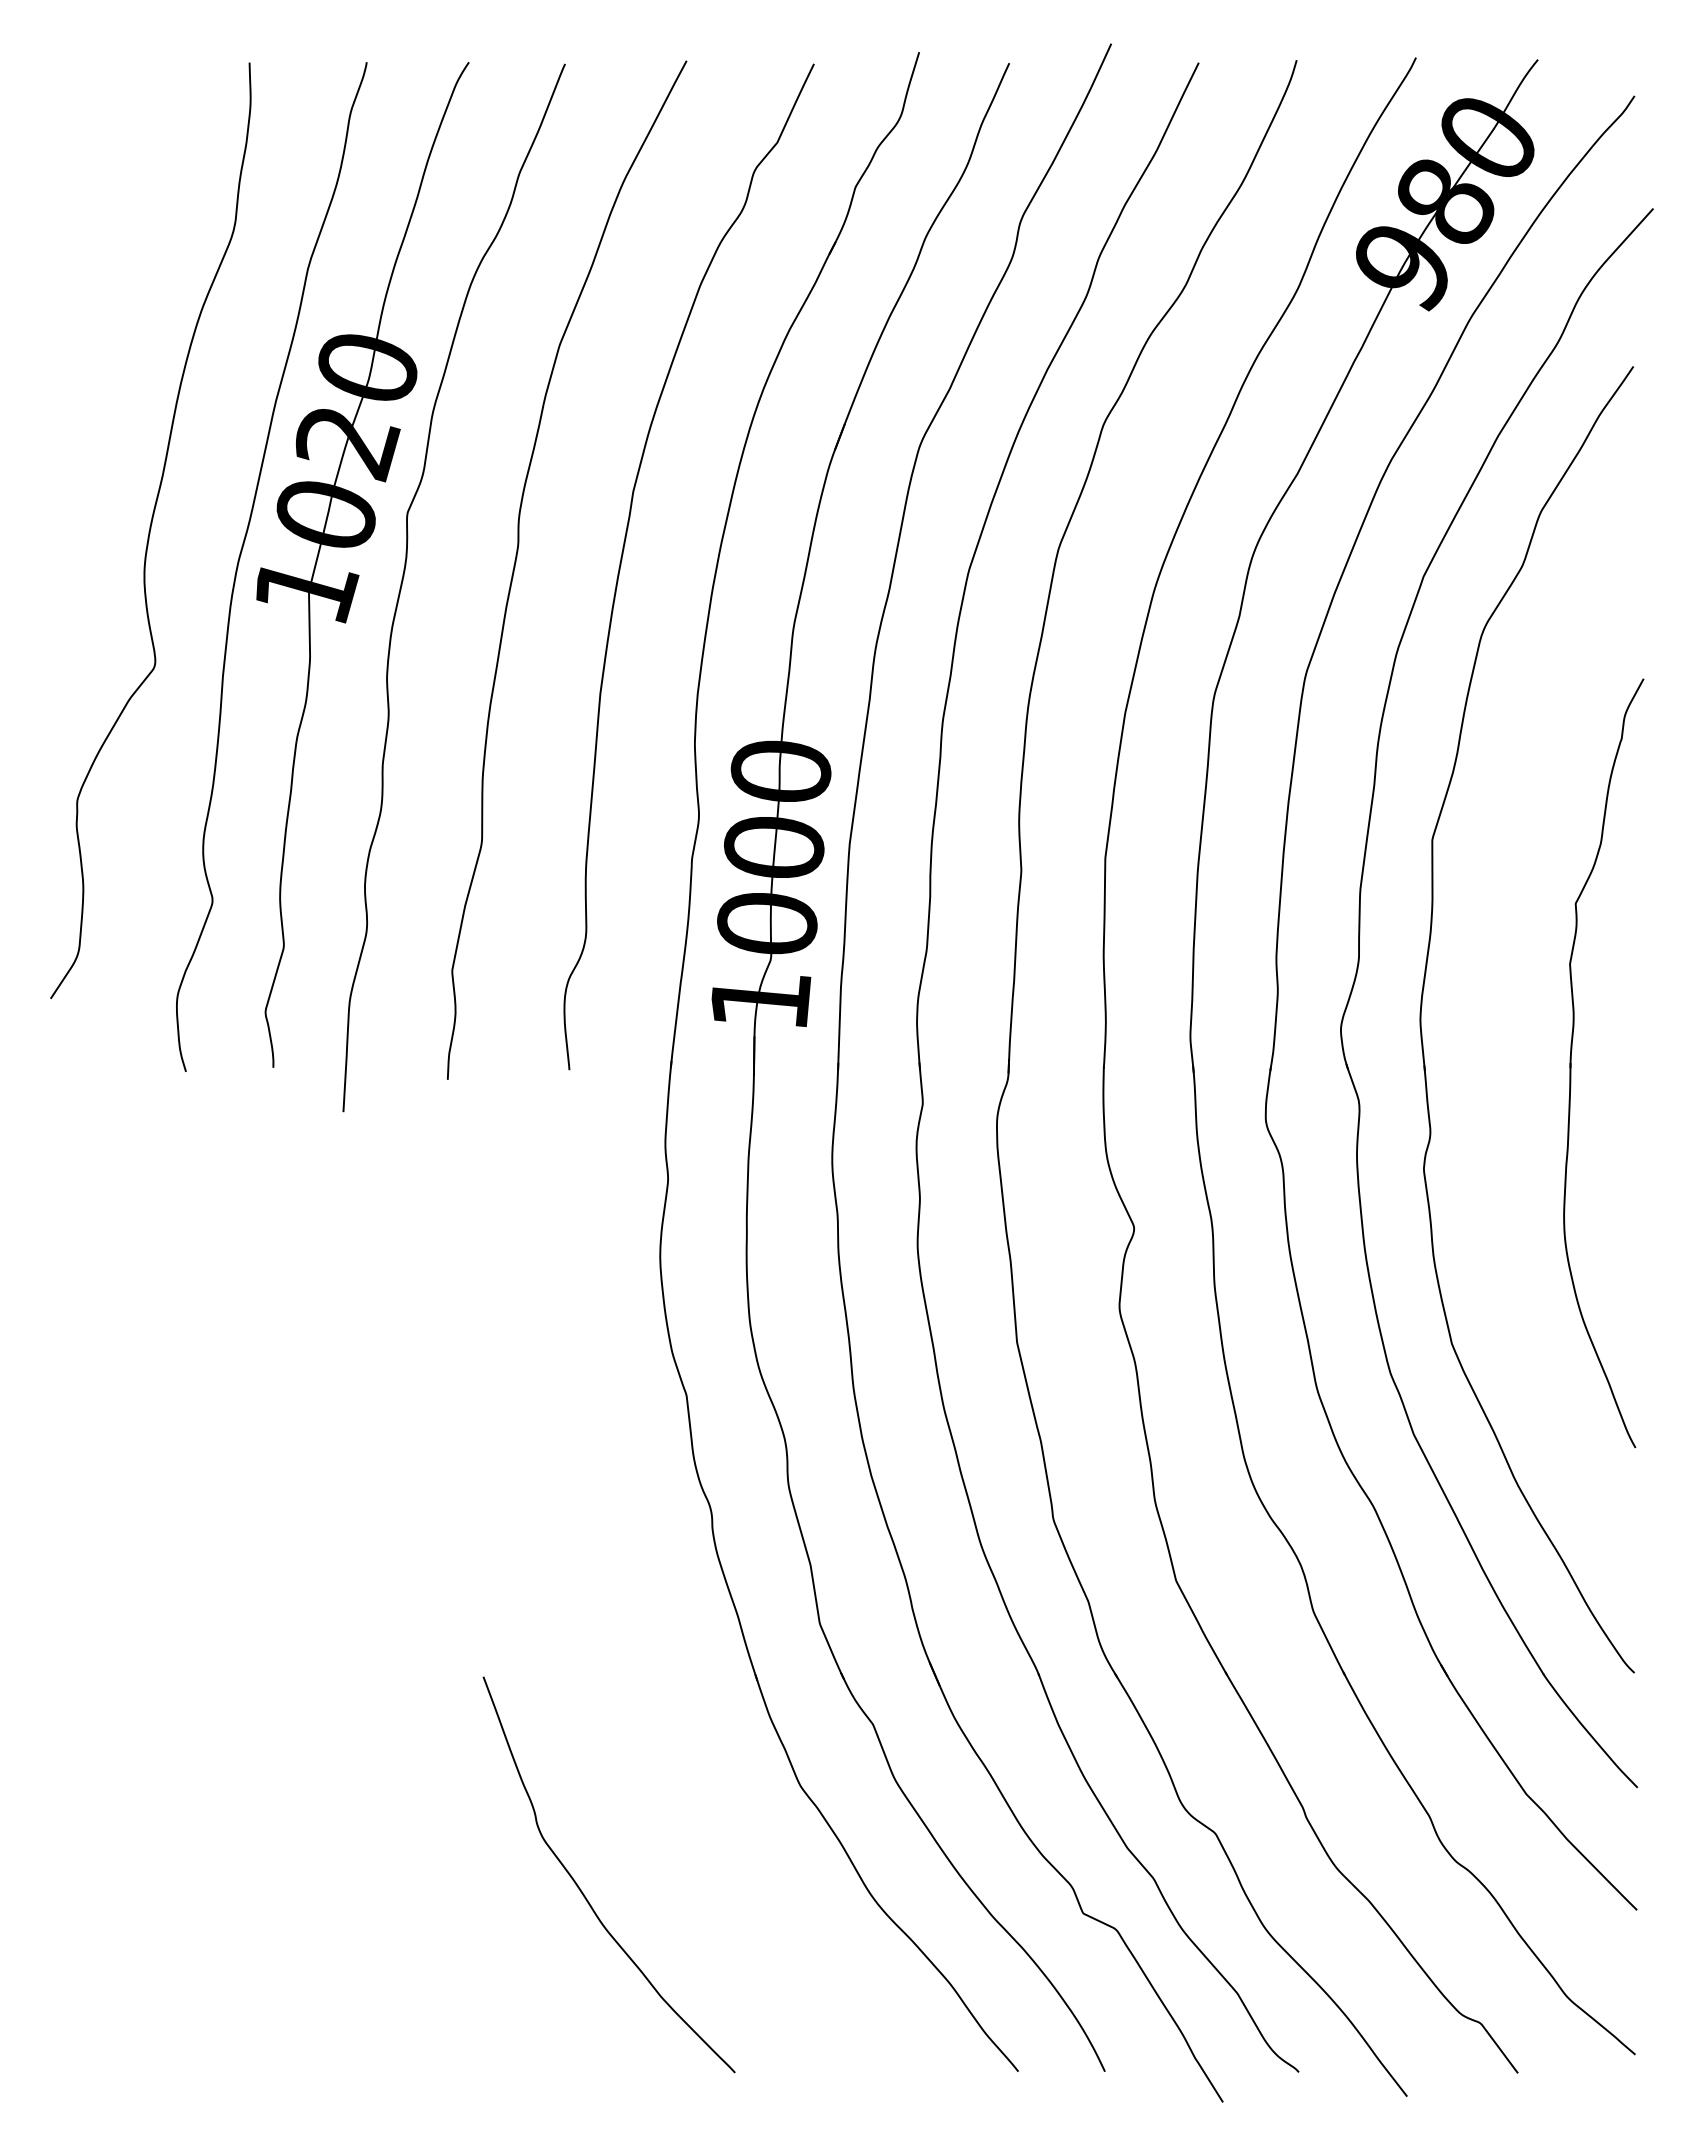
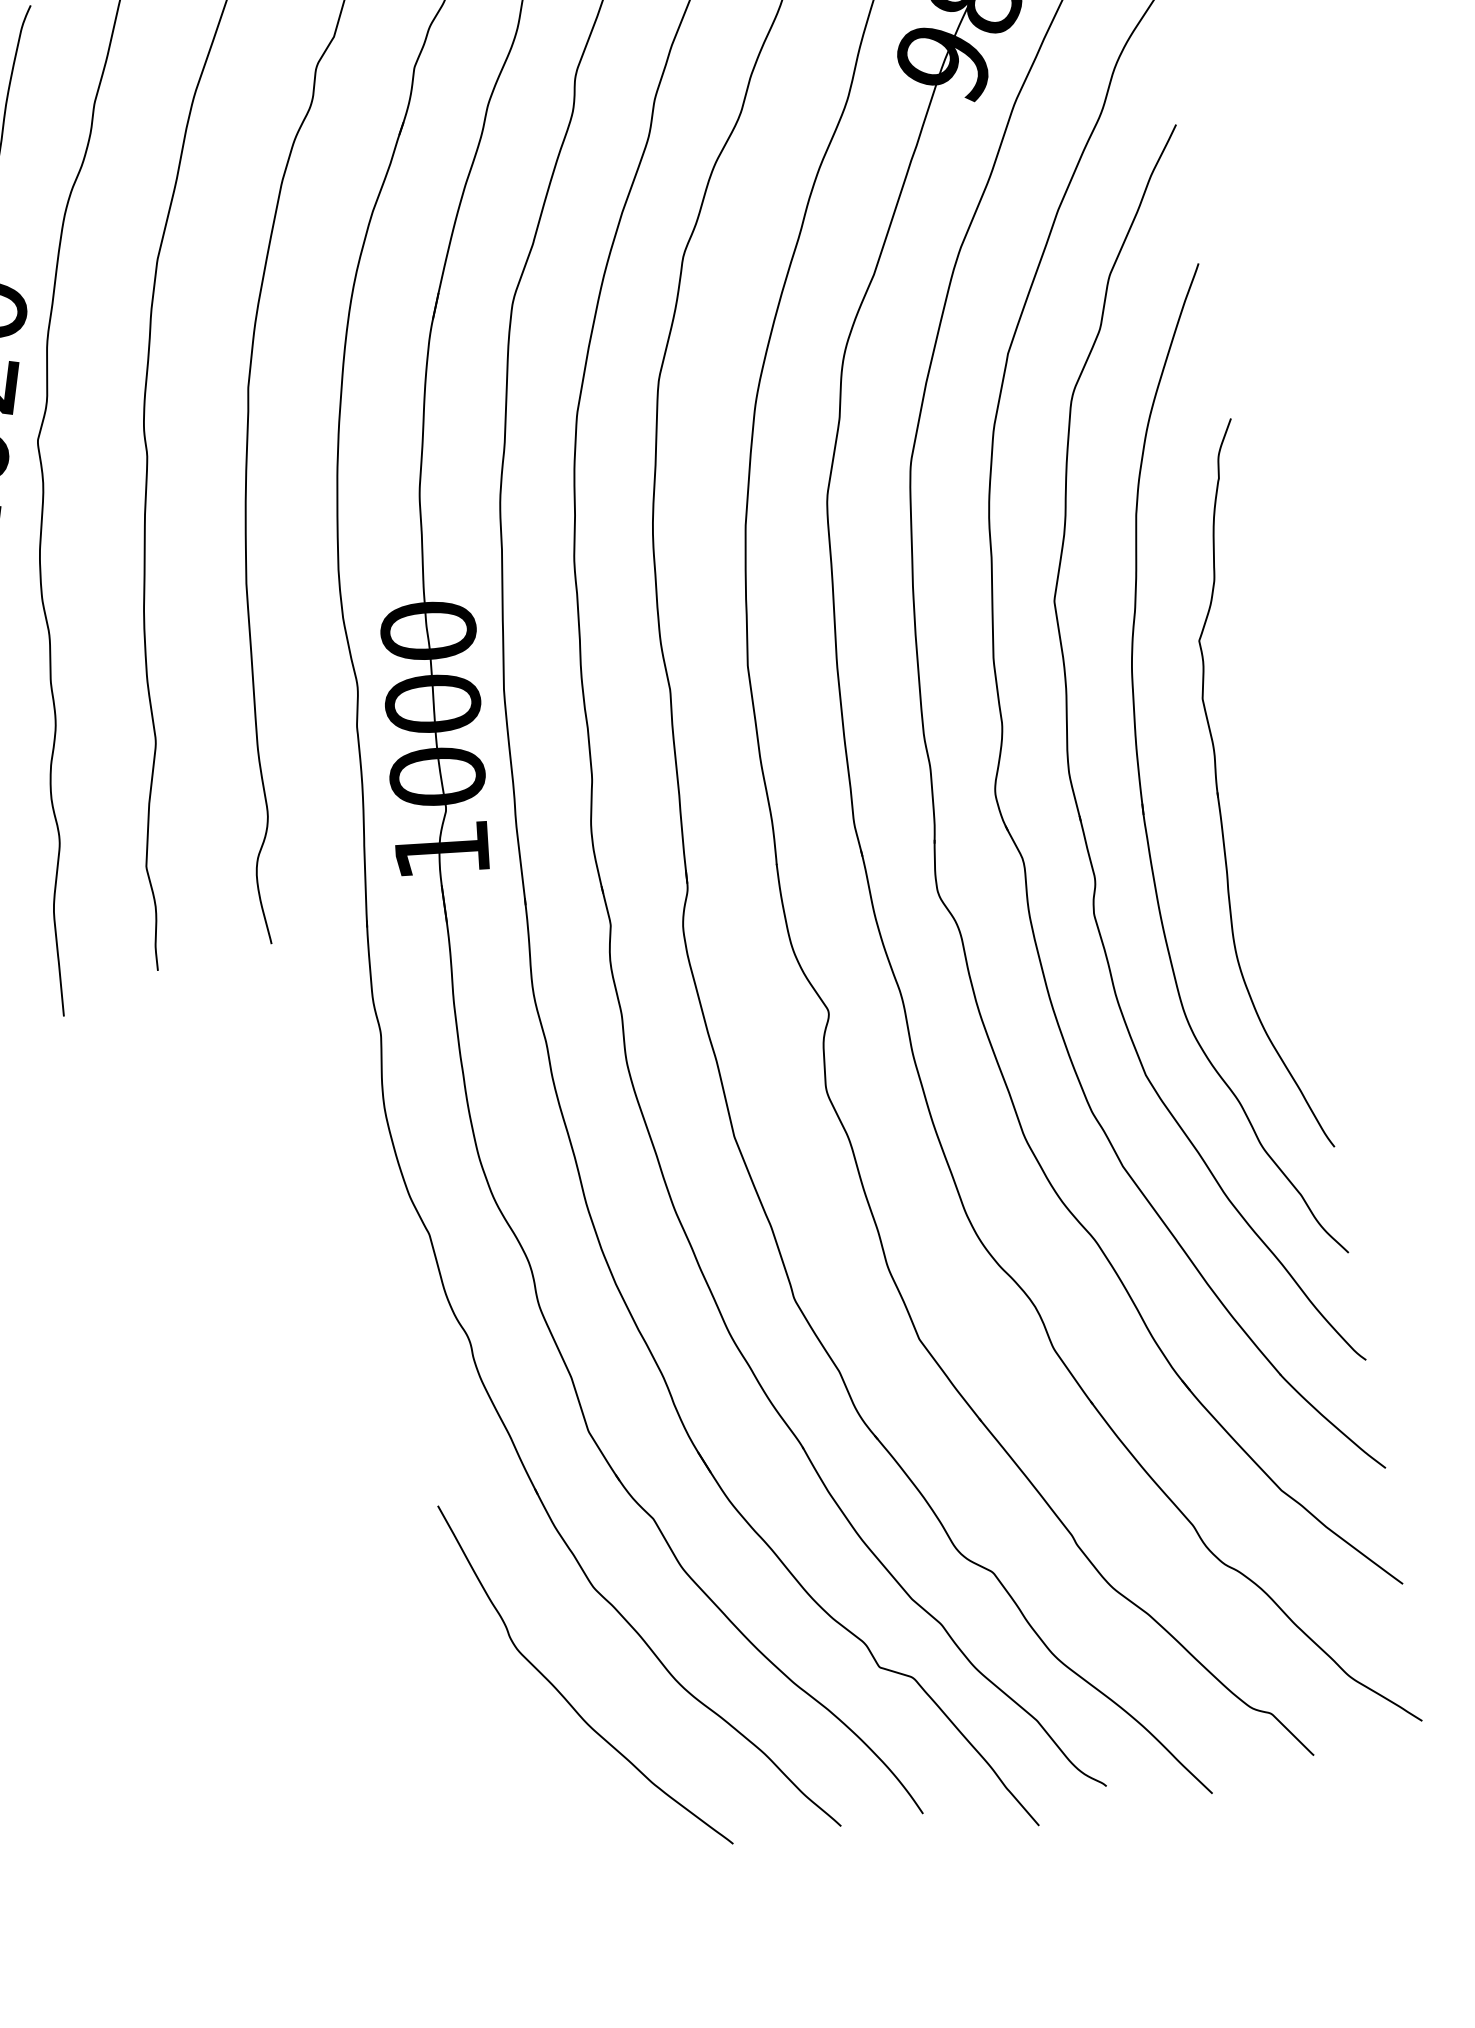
part: (1493, 1036) -> (1140, 778), added
curve: (583, 1892) -> (563, 1695), moved

